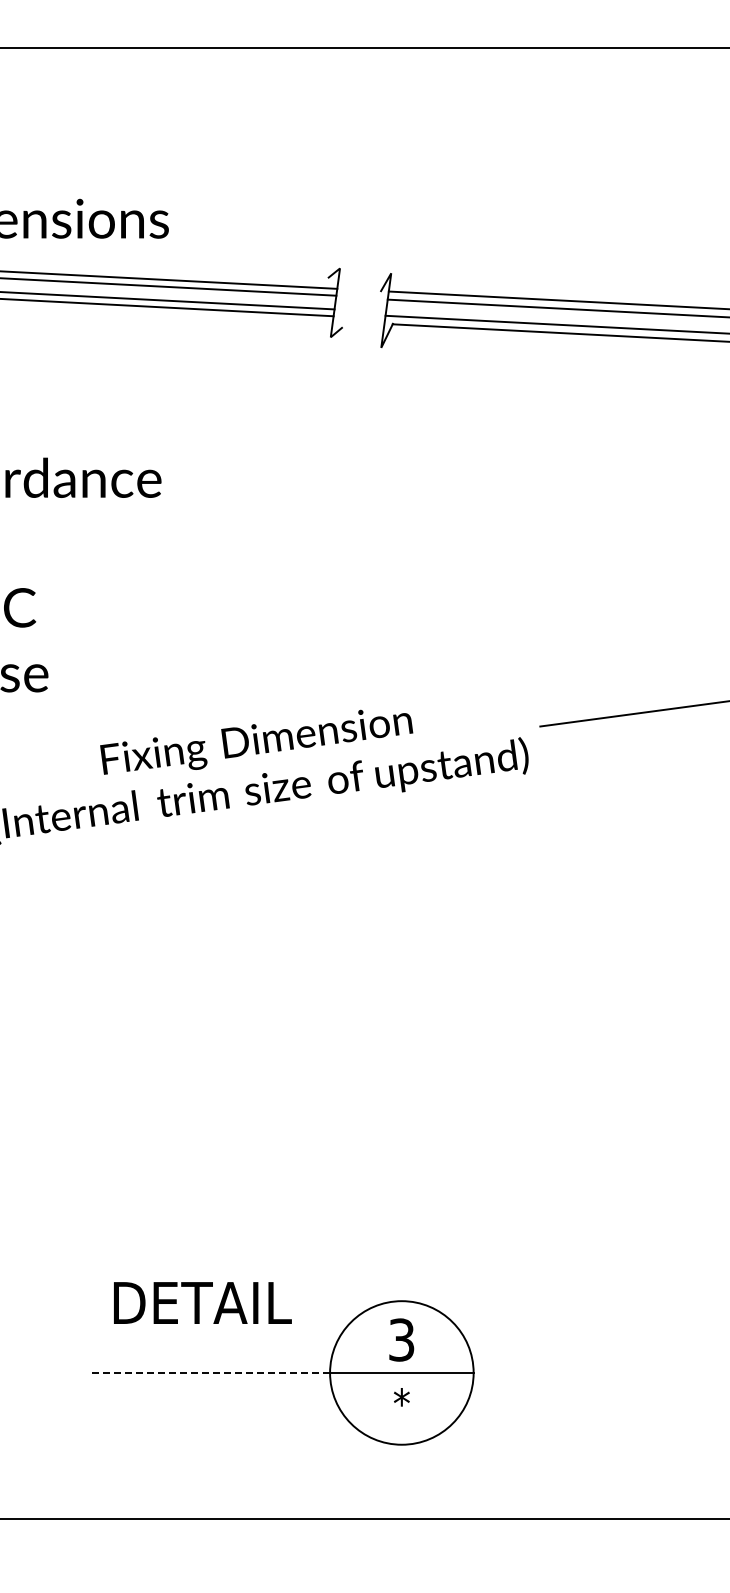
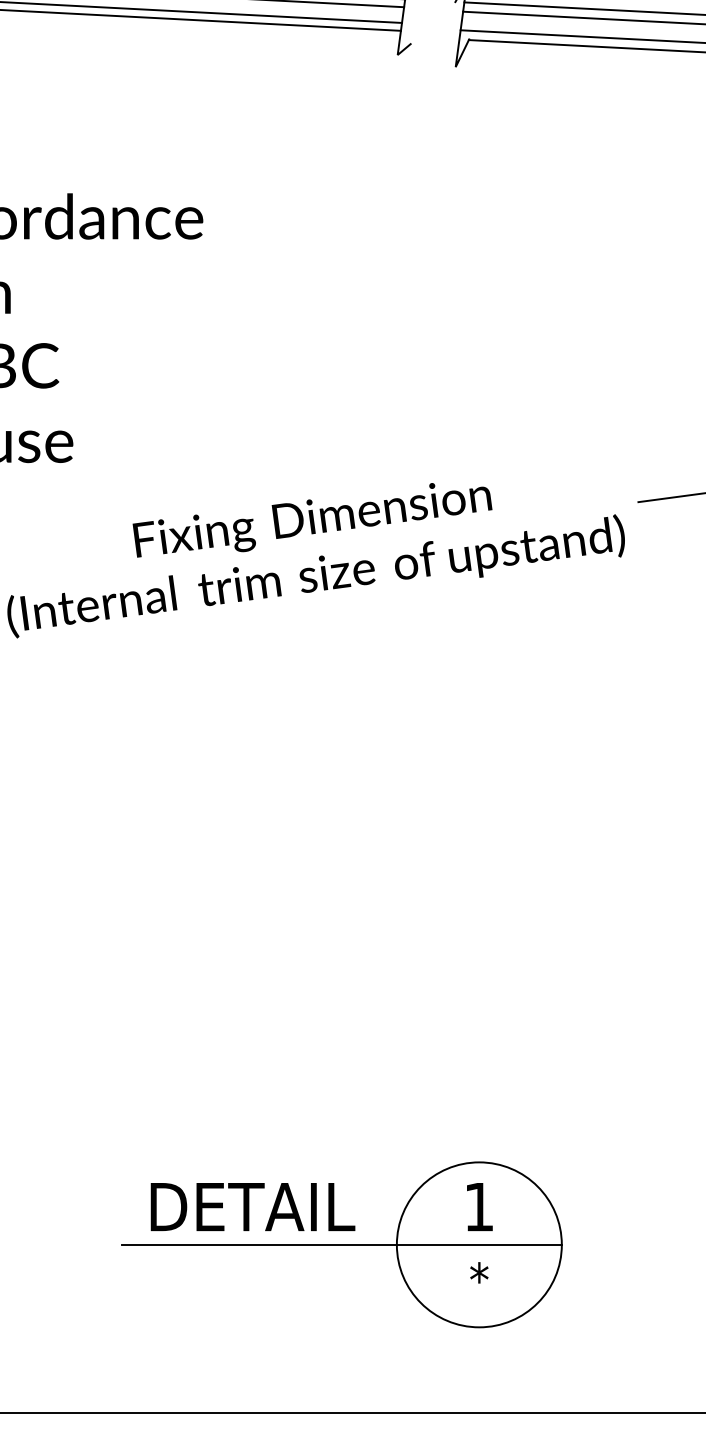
text: (202, 1302) -> (252, 1206), moved
text: (401, 1339) -> (478, 1206), 3 -> 1
line: (210, 1372) -> (259, 1244), dashed -> solid

